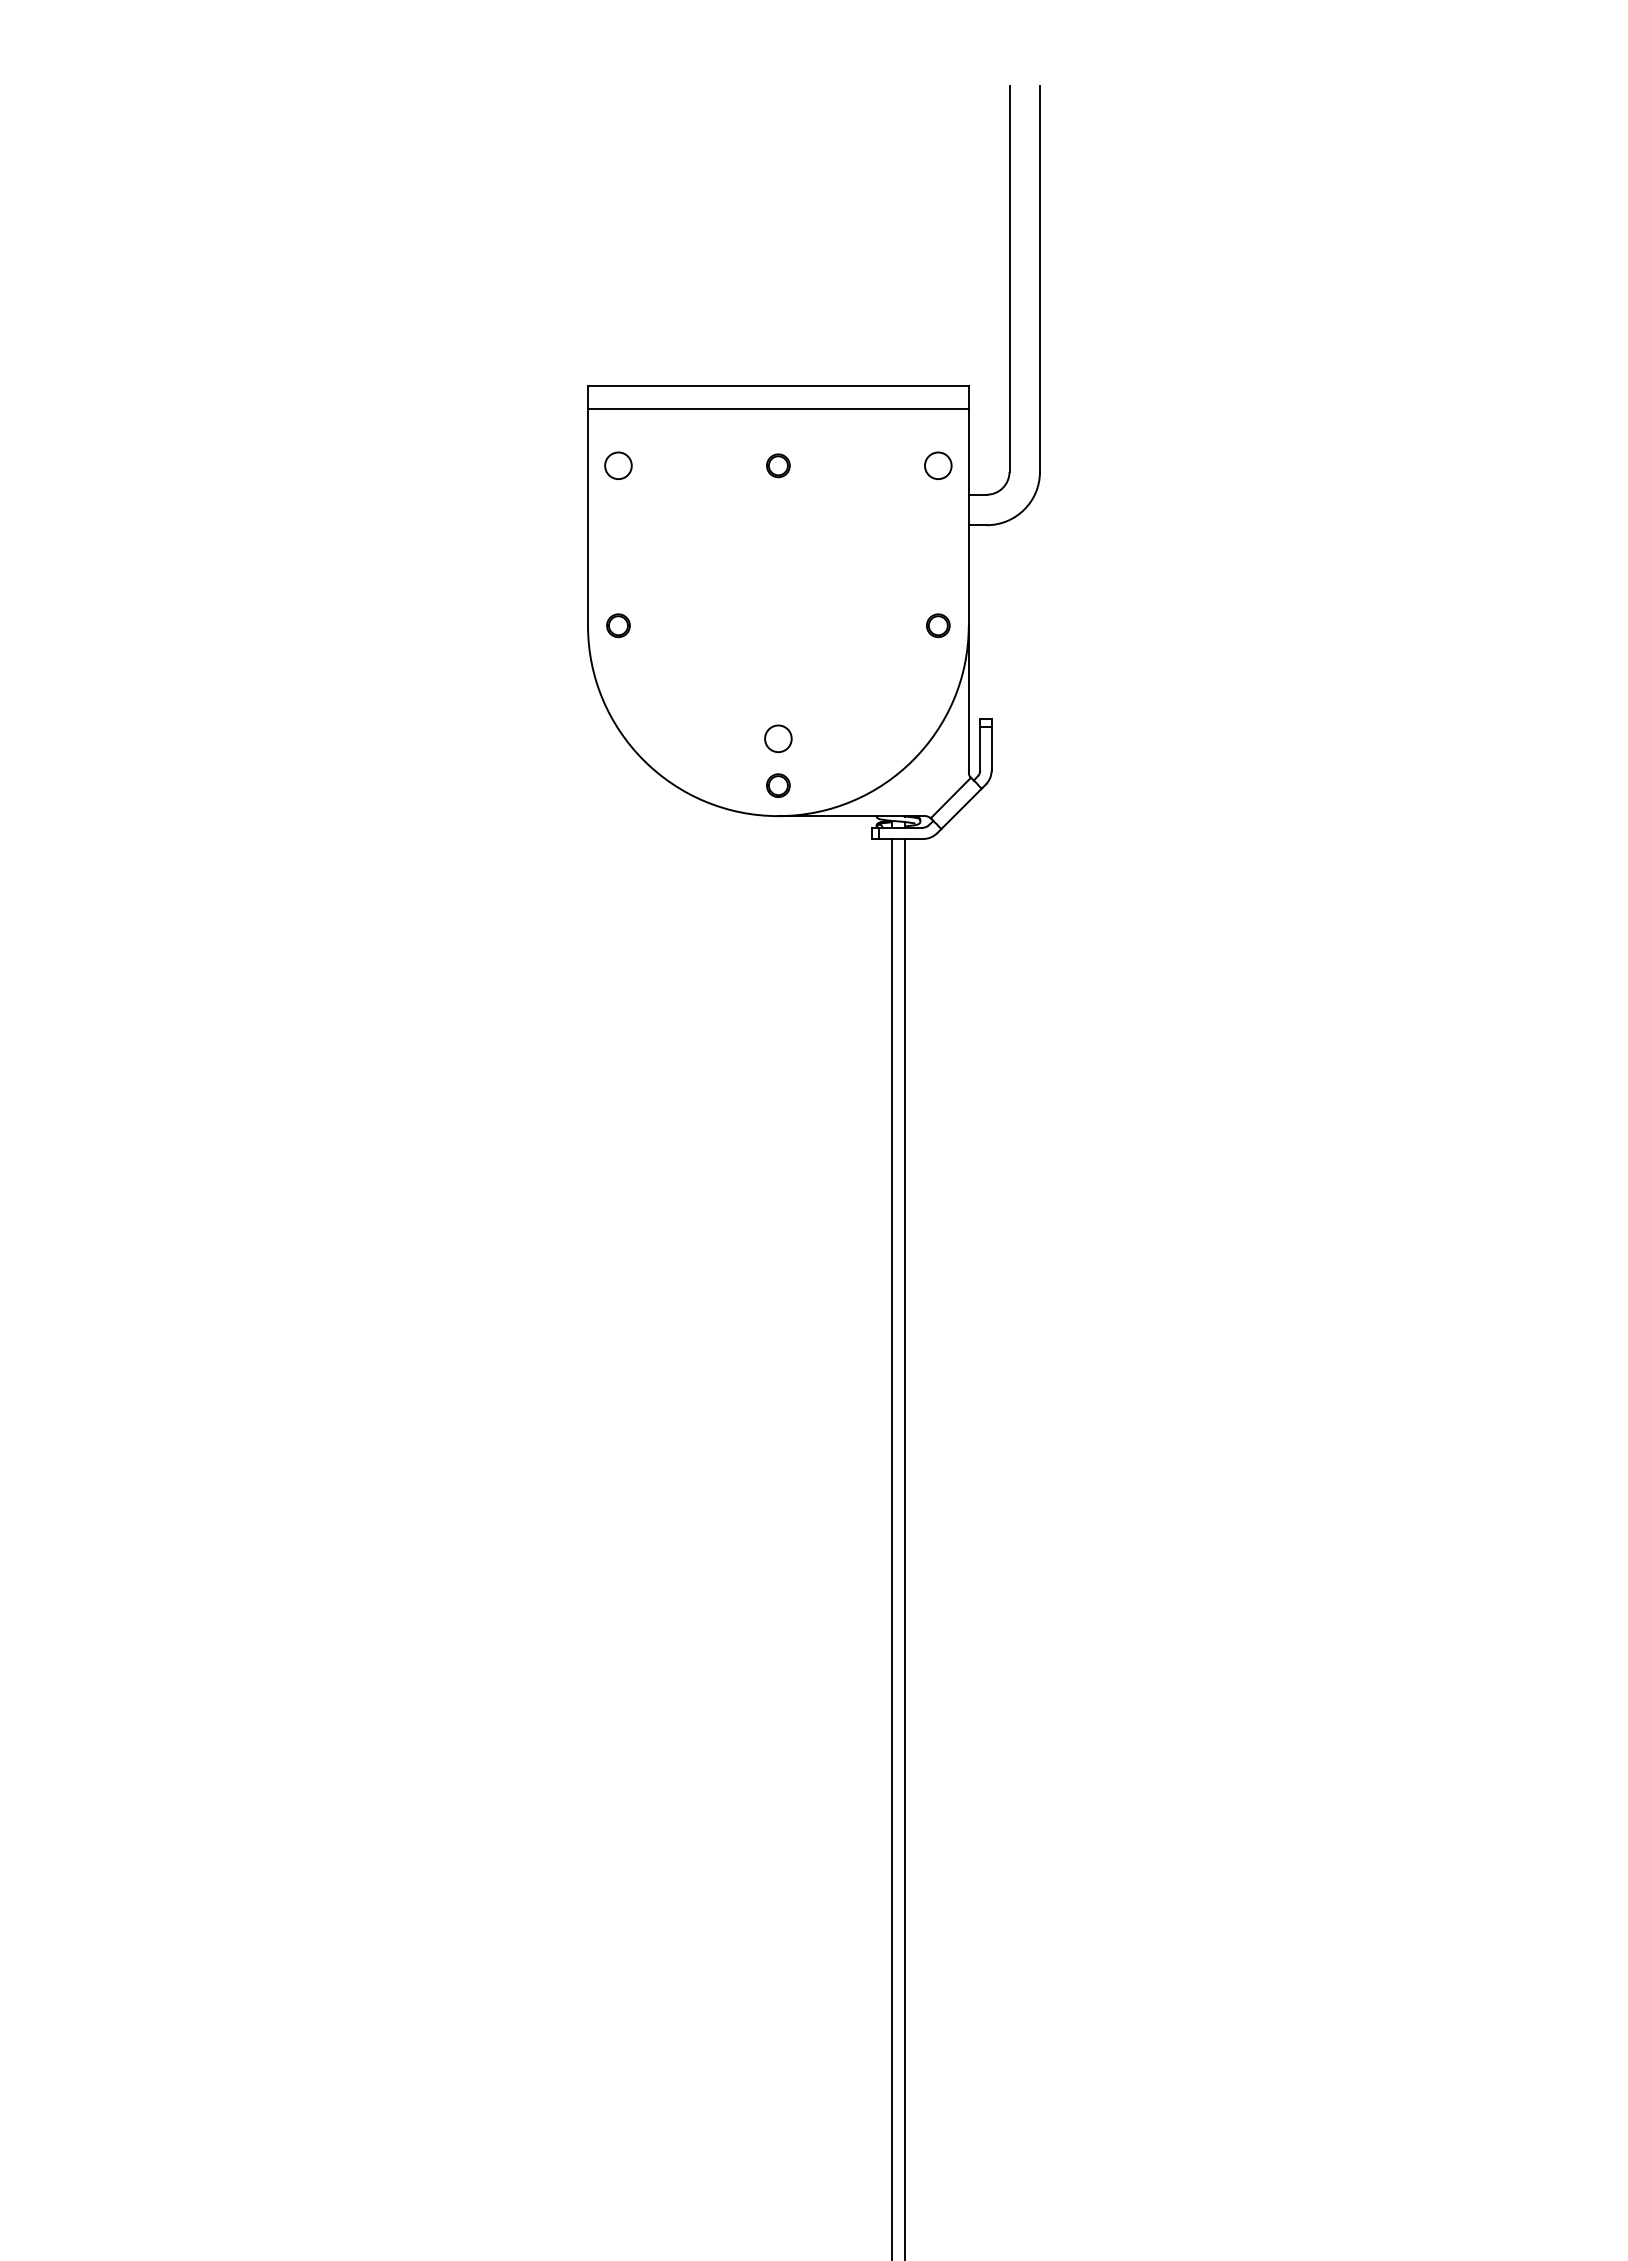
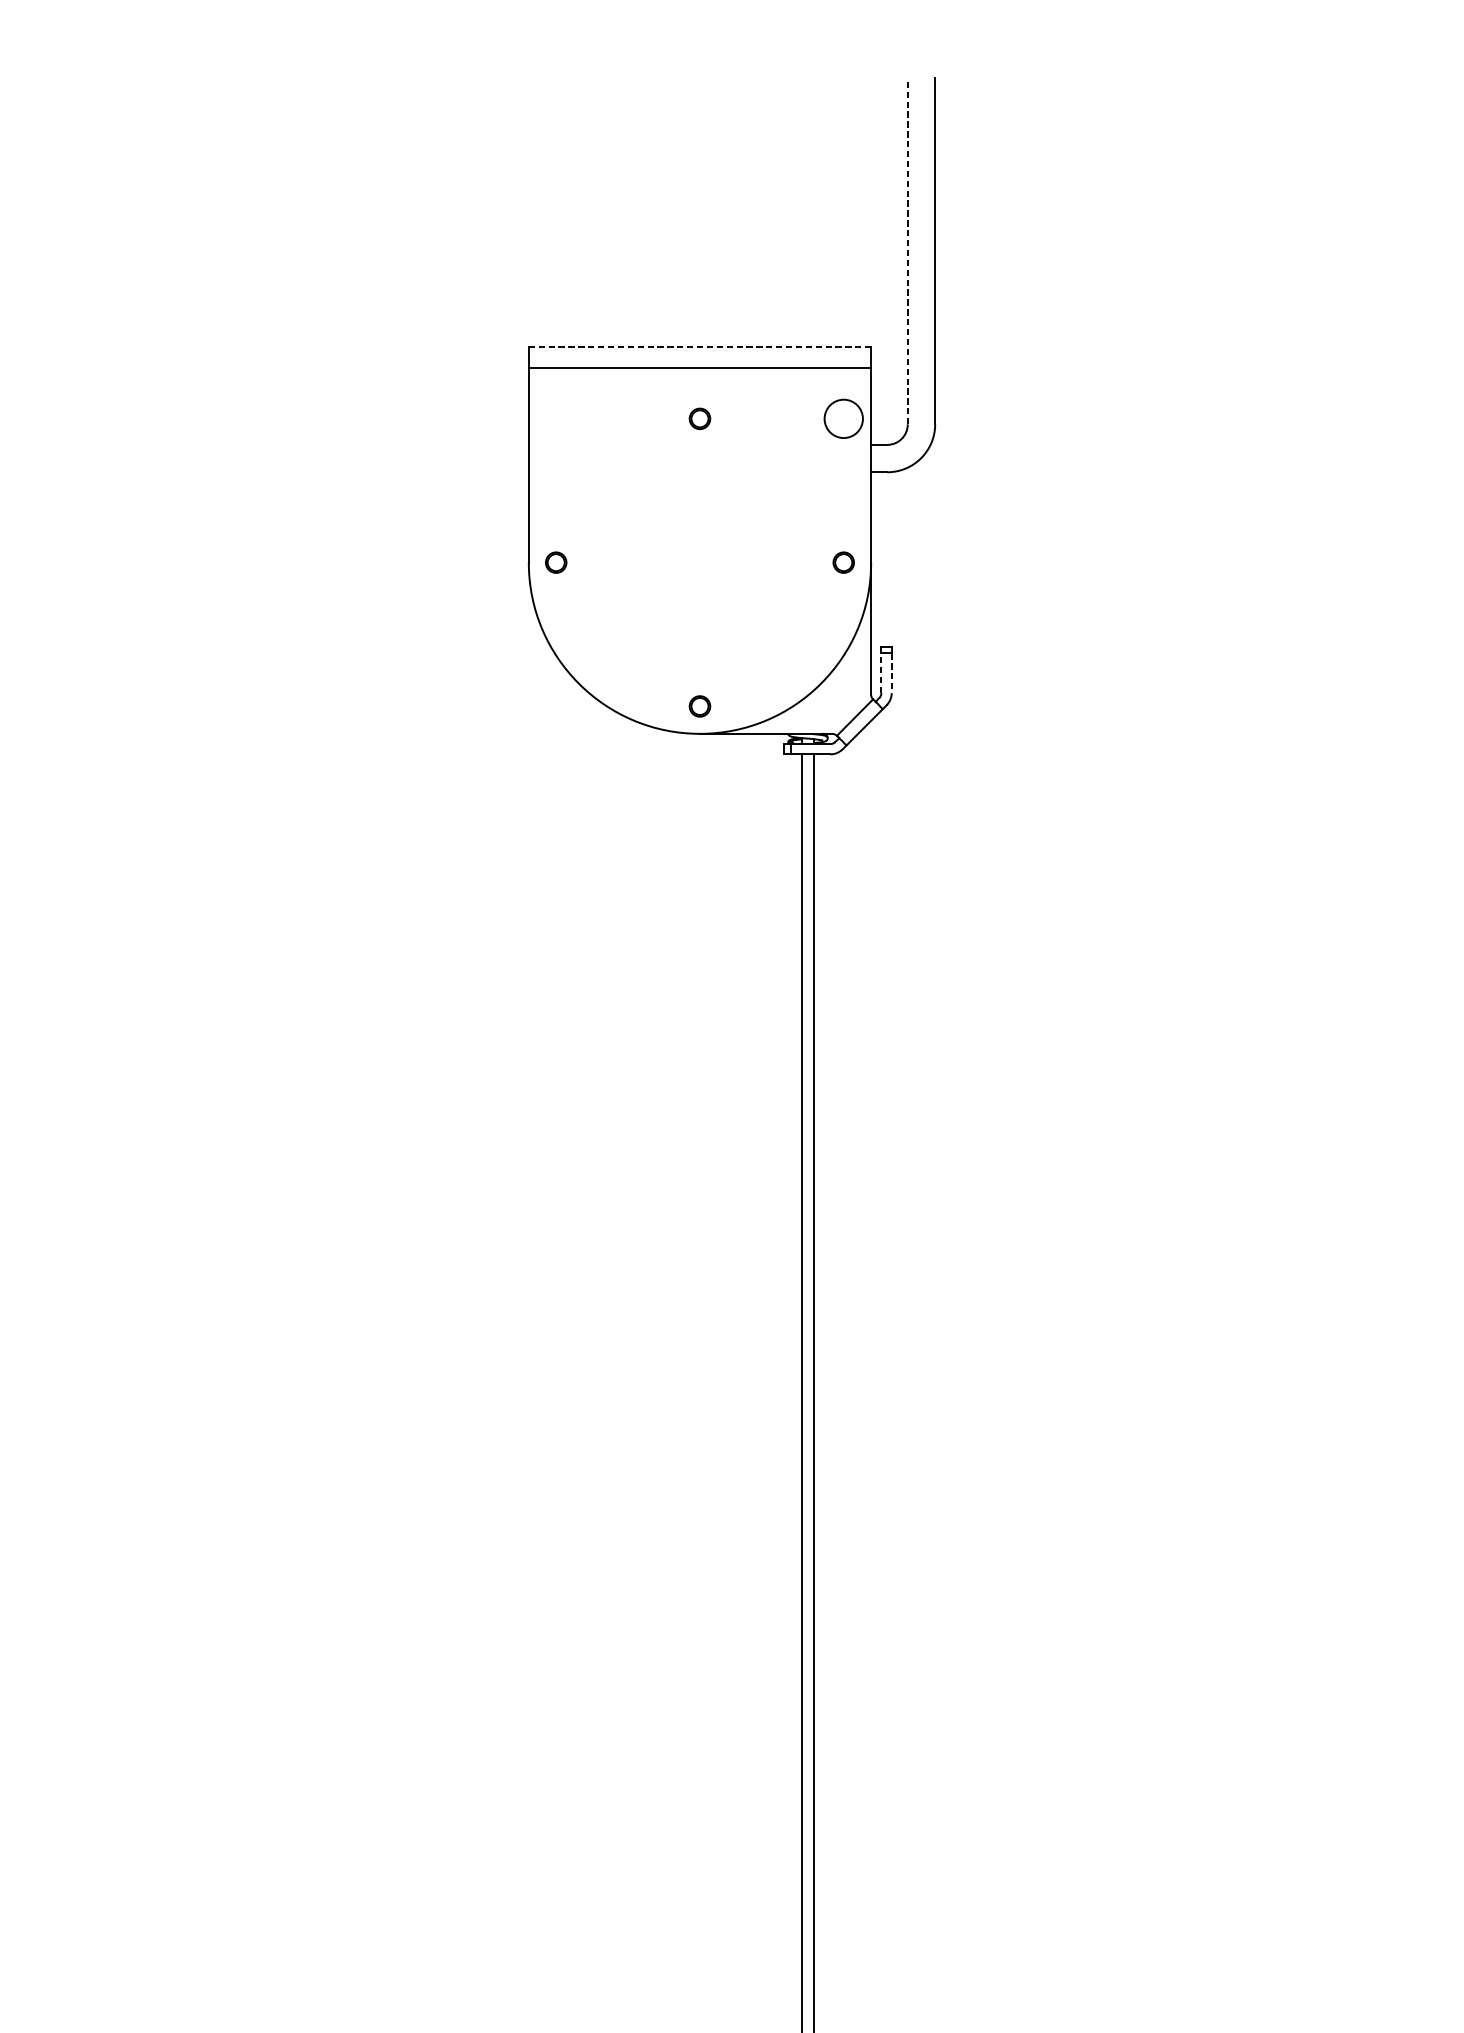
line: (1009, 279) -> (907, 251), solid -> dashed
line: (778, 385) -> (700, 346), solid -> dashed
circle: (618, 465) -> (556, 418), removed
circle: (938, 465) -> (843, 418), size x1.6
circle: (778, 738) -> (700, 664), removed
line: (980, 748) -> (881, 673), solid -> dashed
line: (991, 749) -> (891, 673), solid -> dashed

